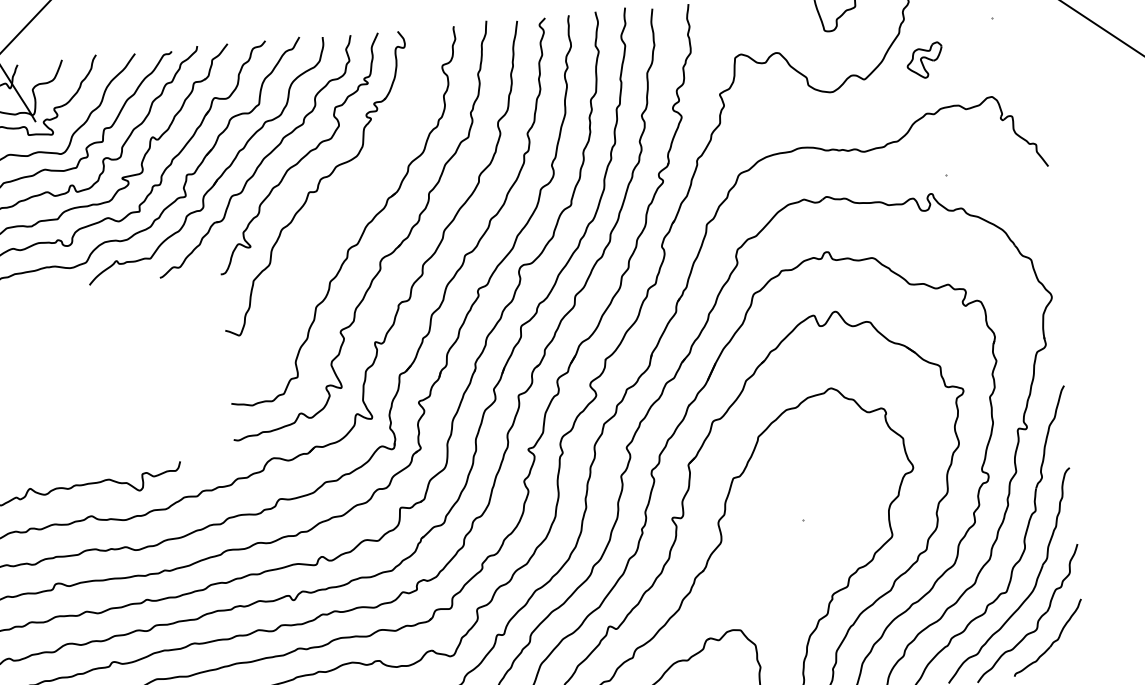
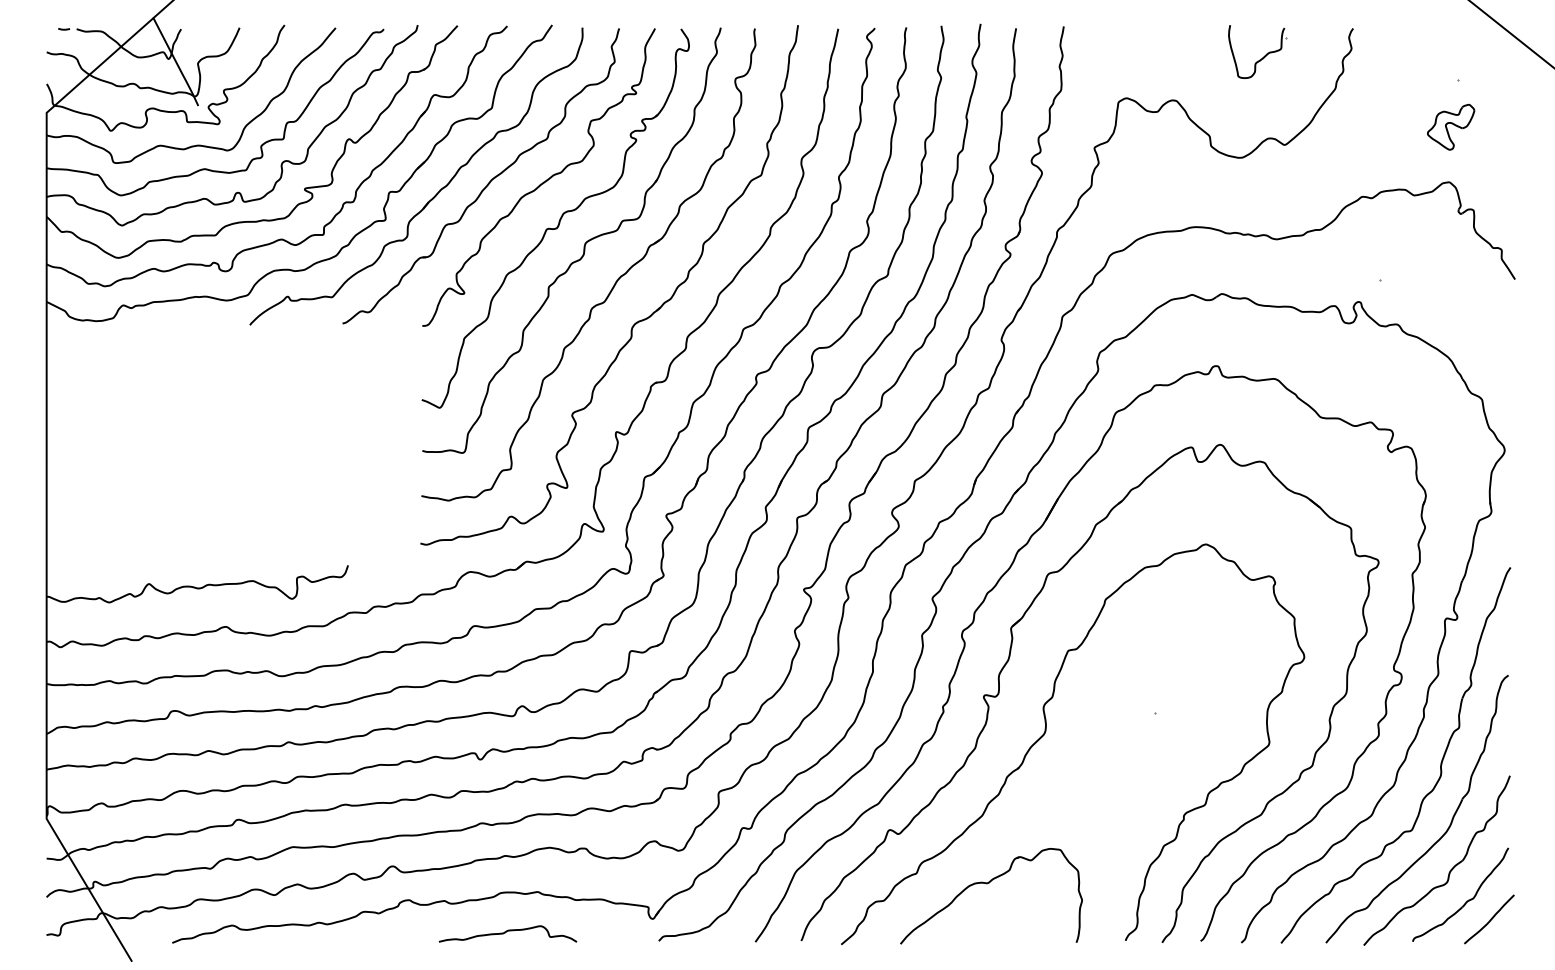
part: (925, 60) -> (1451, 126), moved
part: (338, 200) -> (584, 243), added
curve: (1072, 654) -> (1490, 919), added

